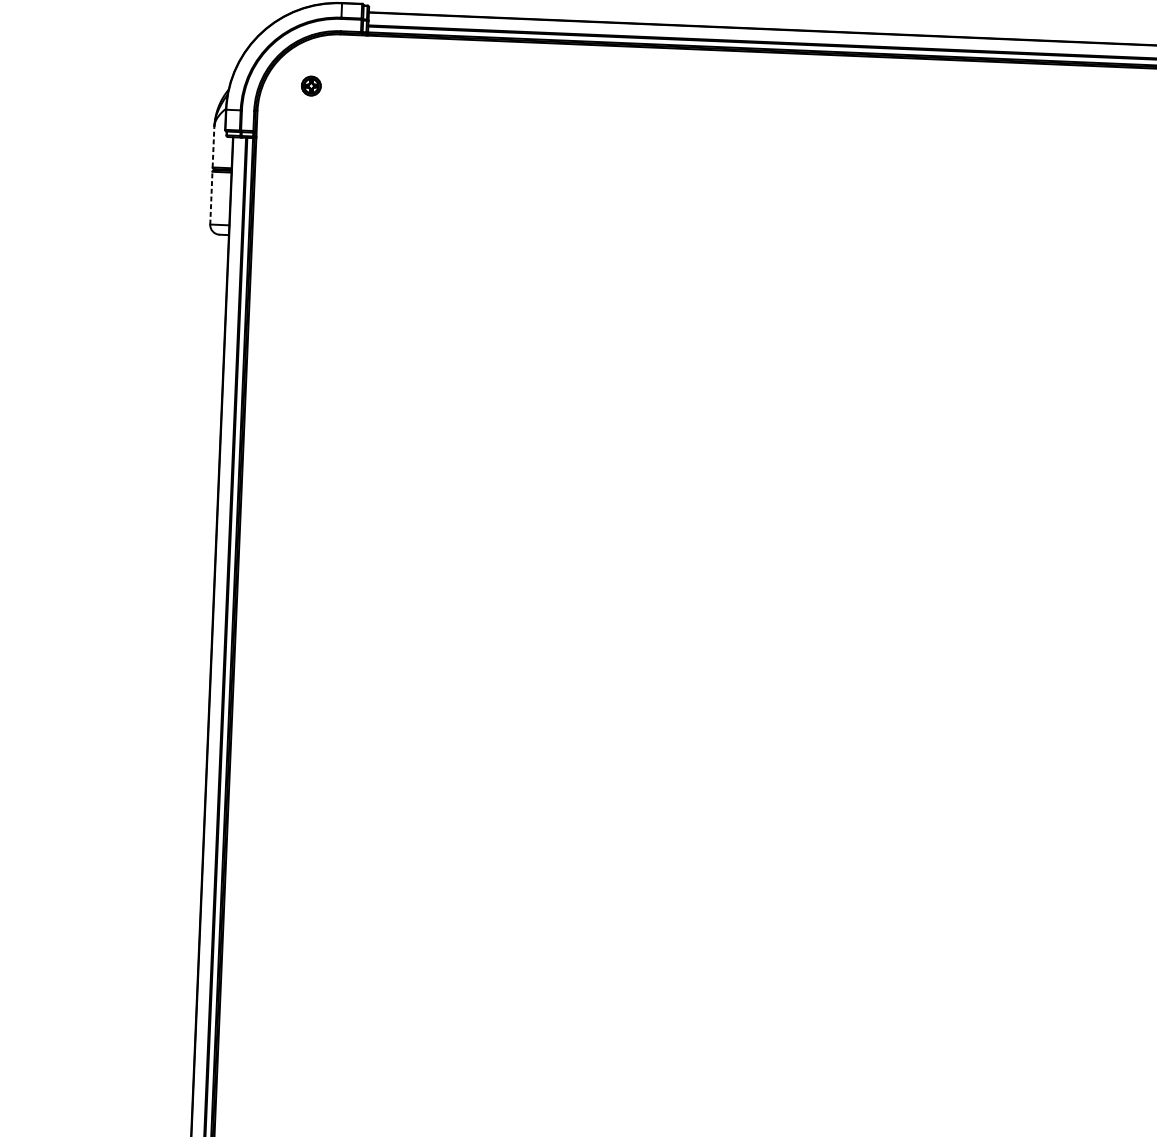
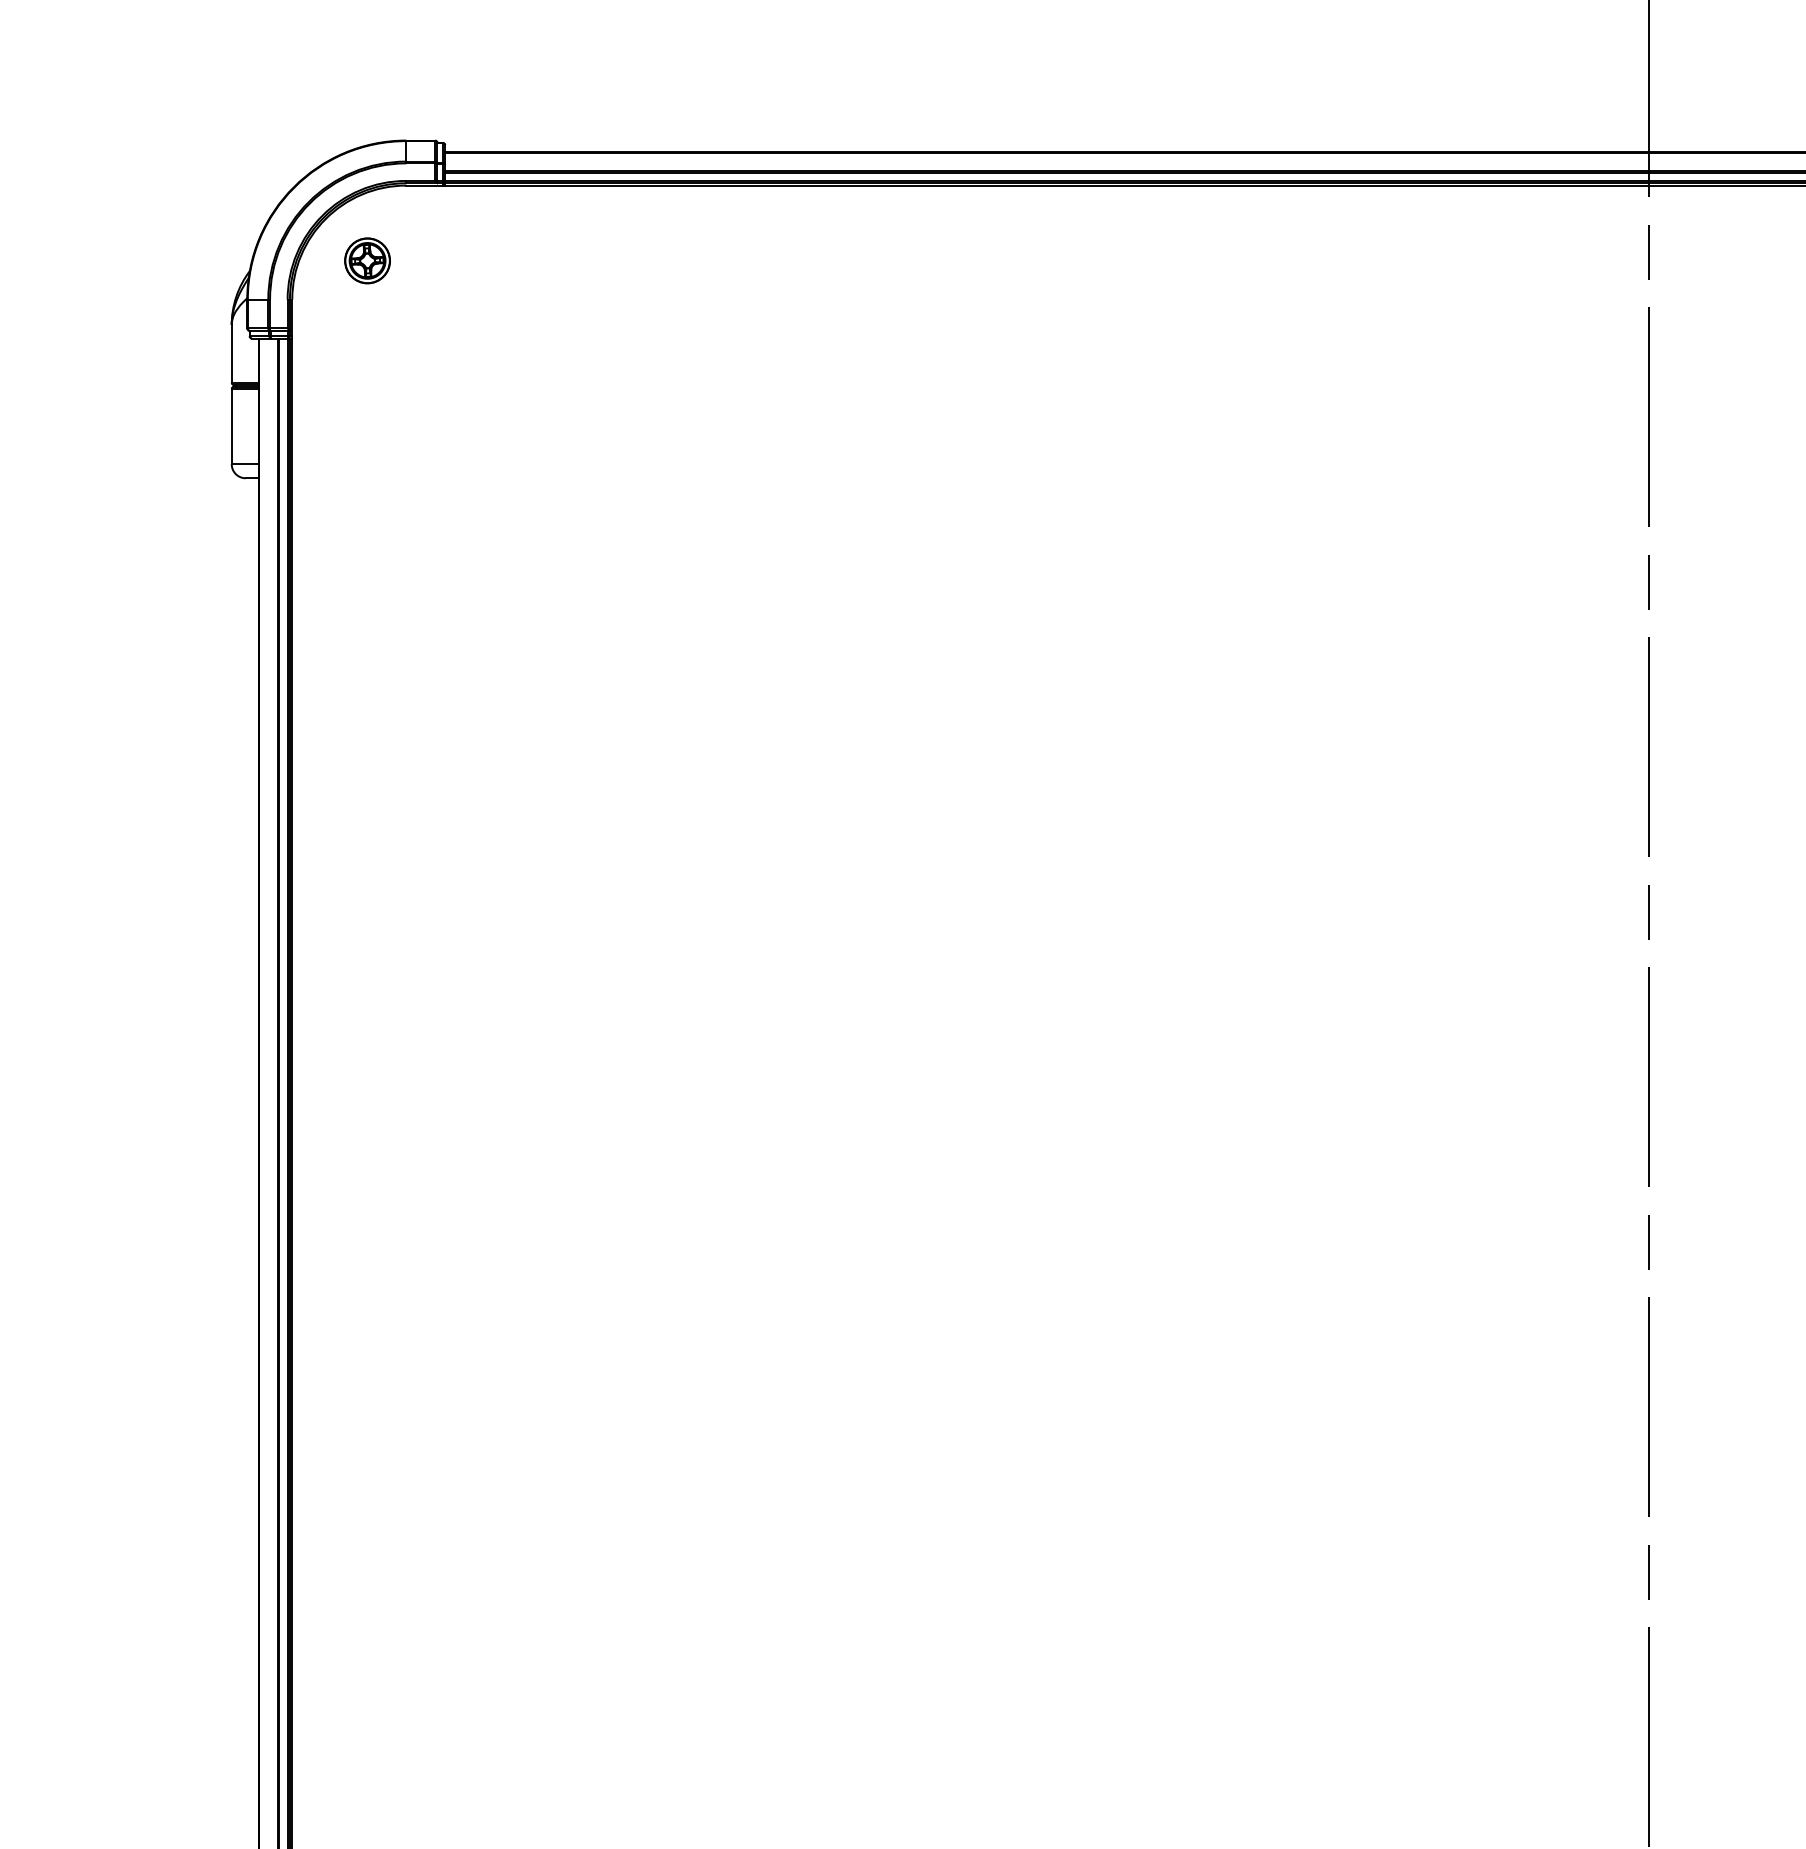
part: (311, 85) -> (367, 260), size x1.67
line: (213, 146) -> (231, 353), dashed -> solid
line: (211, 198) -> (231, 426), dashed -> solid

